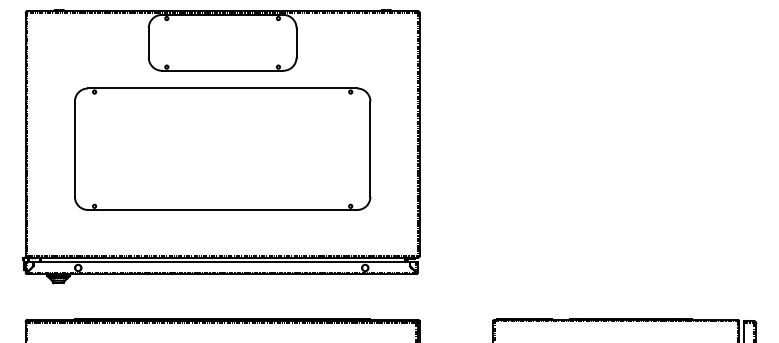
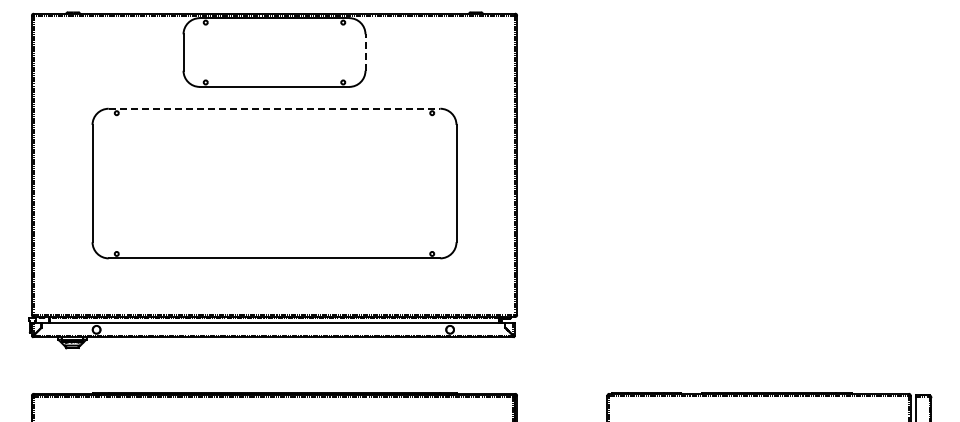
line: (296, 42) -> (365, 52), solid -> dashed
line: (222, 88) -> (274, 108), solid -> dashed

